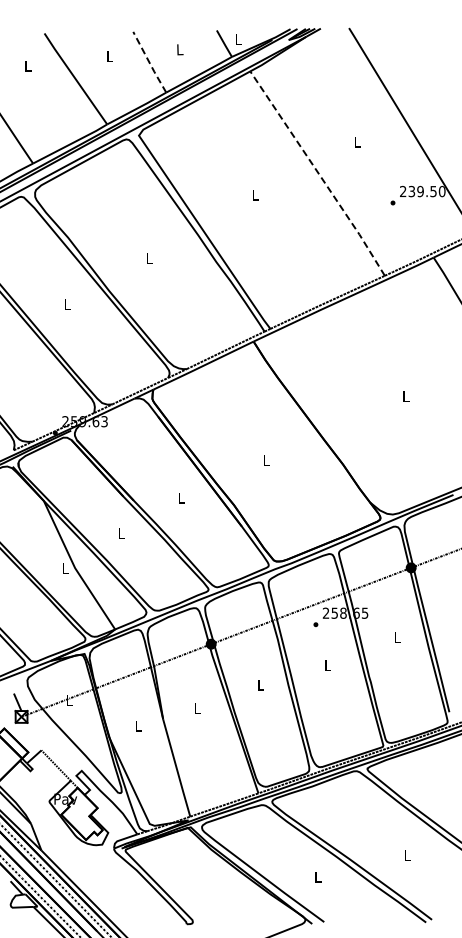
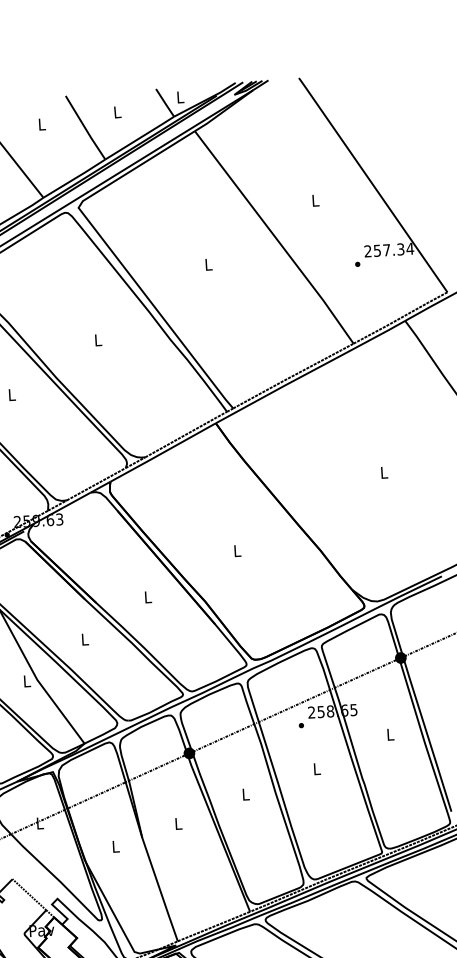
line: (149, 62) -> (85, 128), dashed -> solid
line: (318, 173) -> (275, 237), dashed -> solid
text: (427, 191) -> (394, 249), 239.50 -> 257.34

